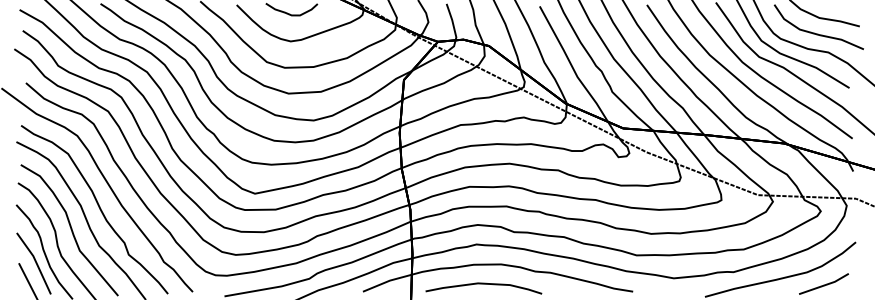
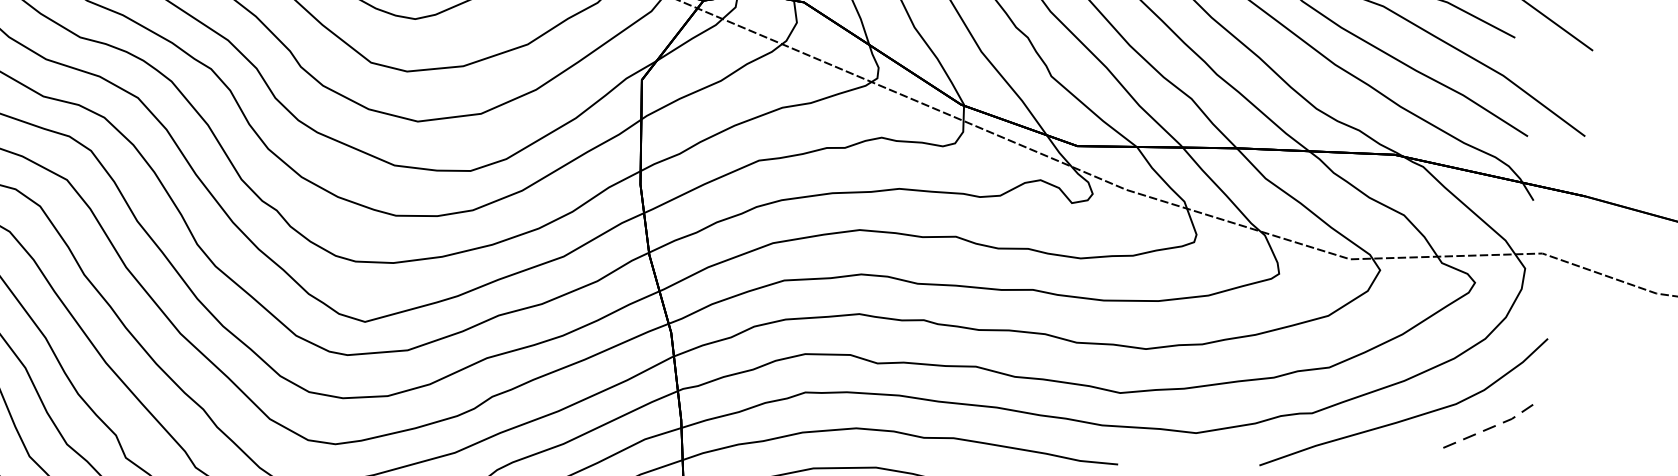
line: (825, 285) -> (1493, 427), solid -> dashed

